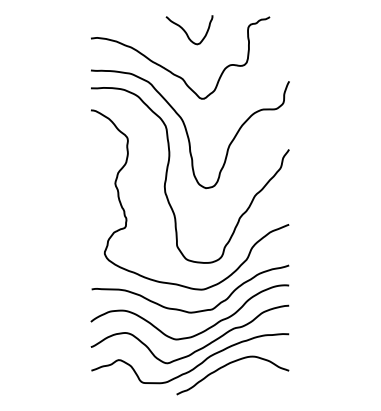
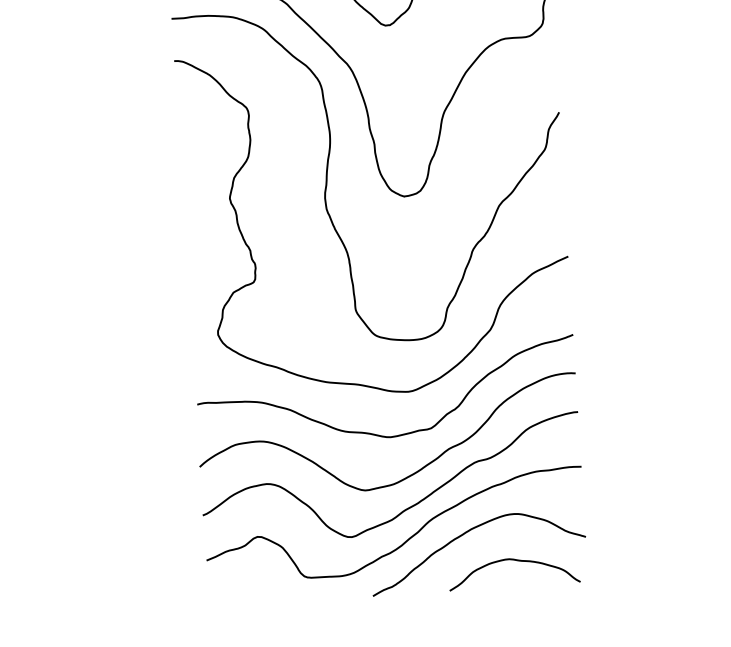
curve: (250, 381) -> (513, 562), added

